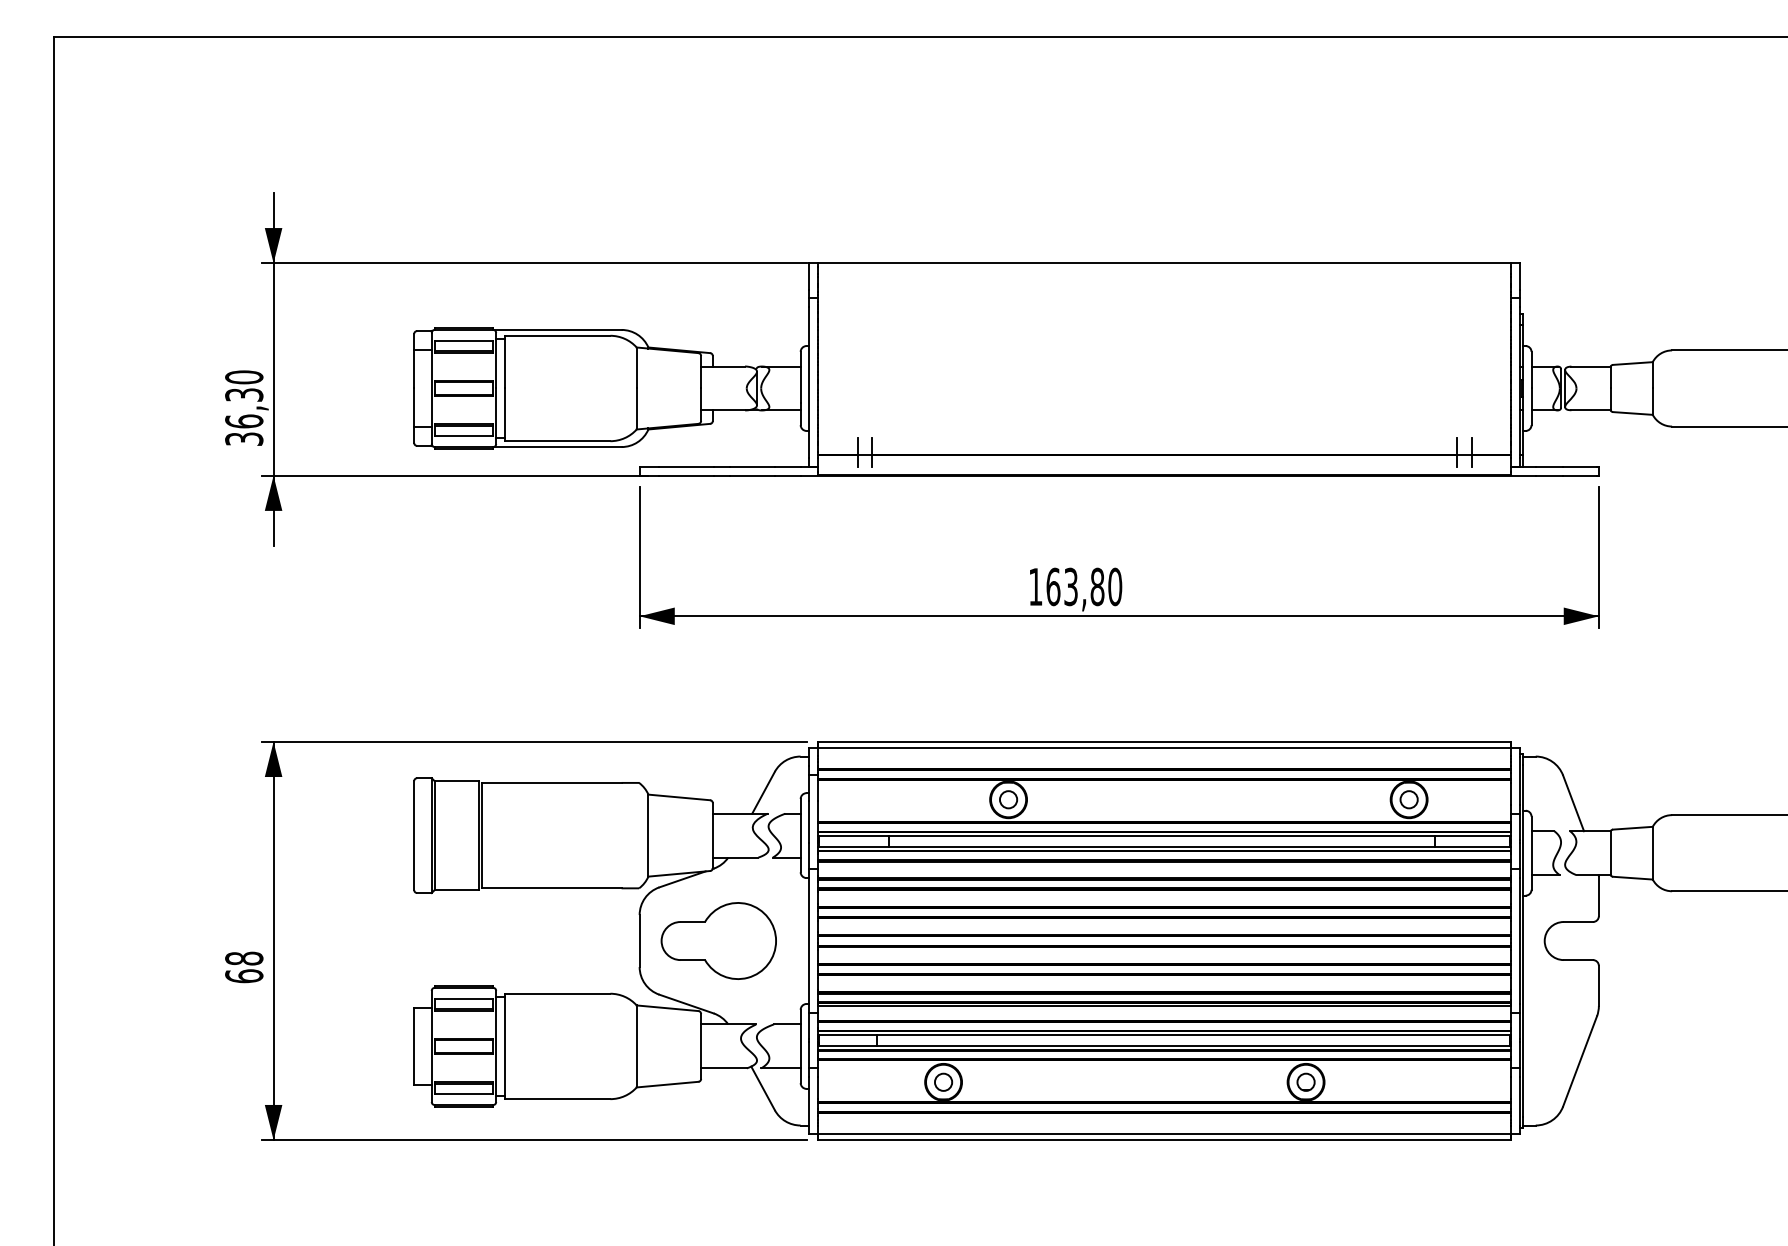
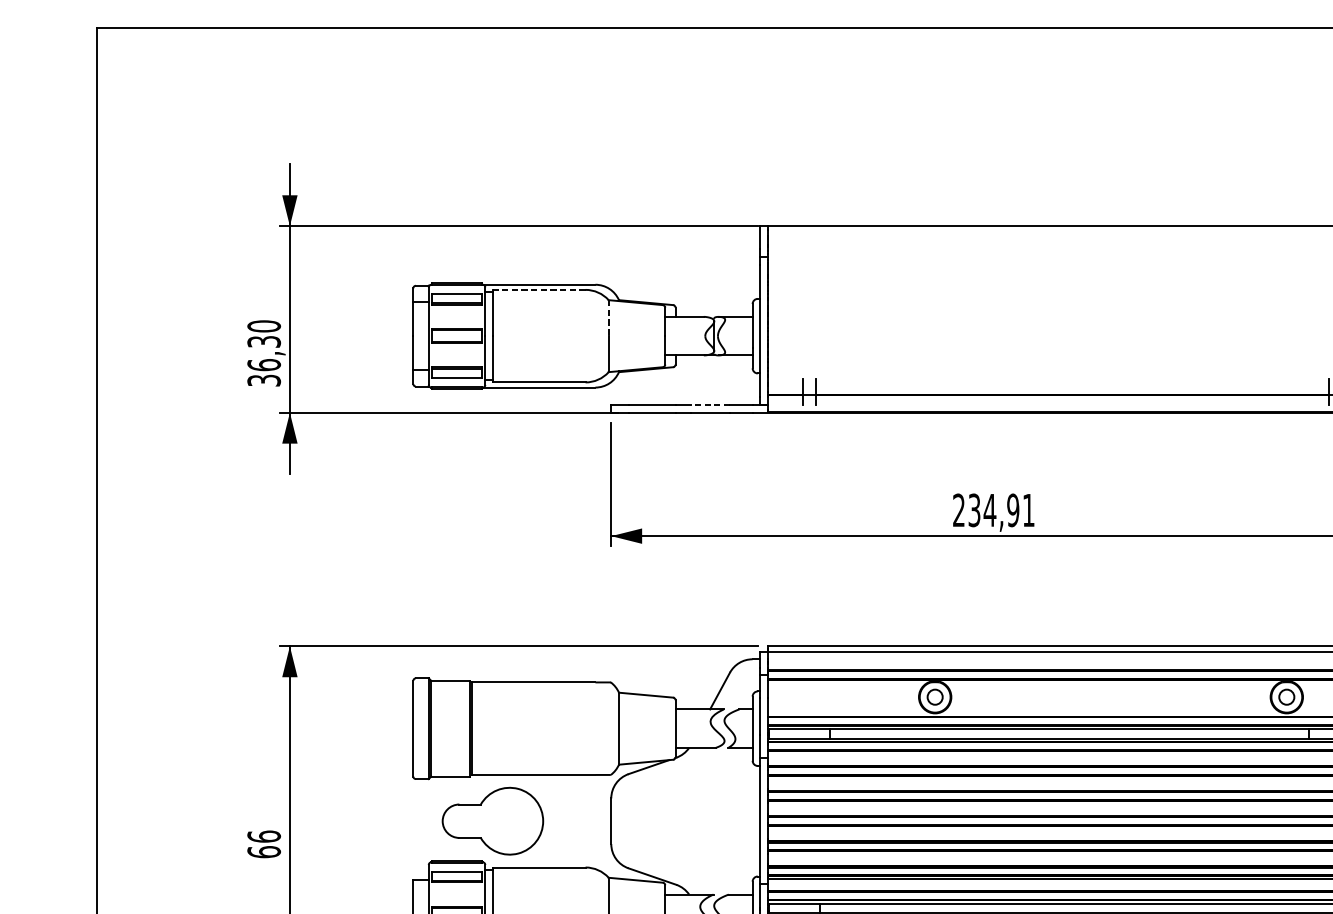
line: (557, 335) -> (539, 289), solid -> dashed
line: (636, 368) -> (608, 318), solid -> dashed
line: (751, 466) -> (709, 404), solid -> dashed
text: (1075, 586) -> (993, 509), 163,80 -> 234,91
part: (718, 940) -> (492, 820), moved
text: (244, 958) -> (264, 836), 68 -> 66

